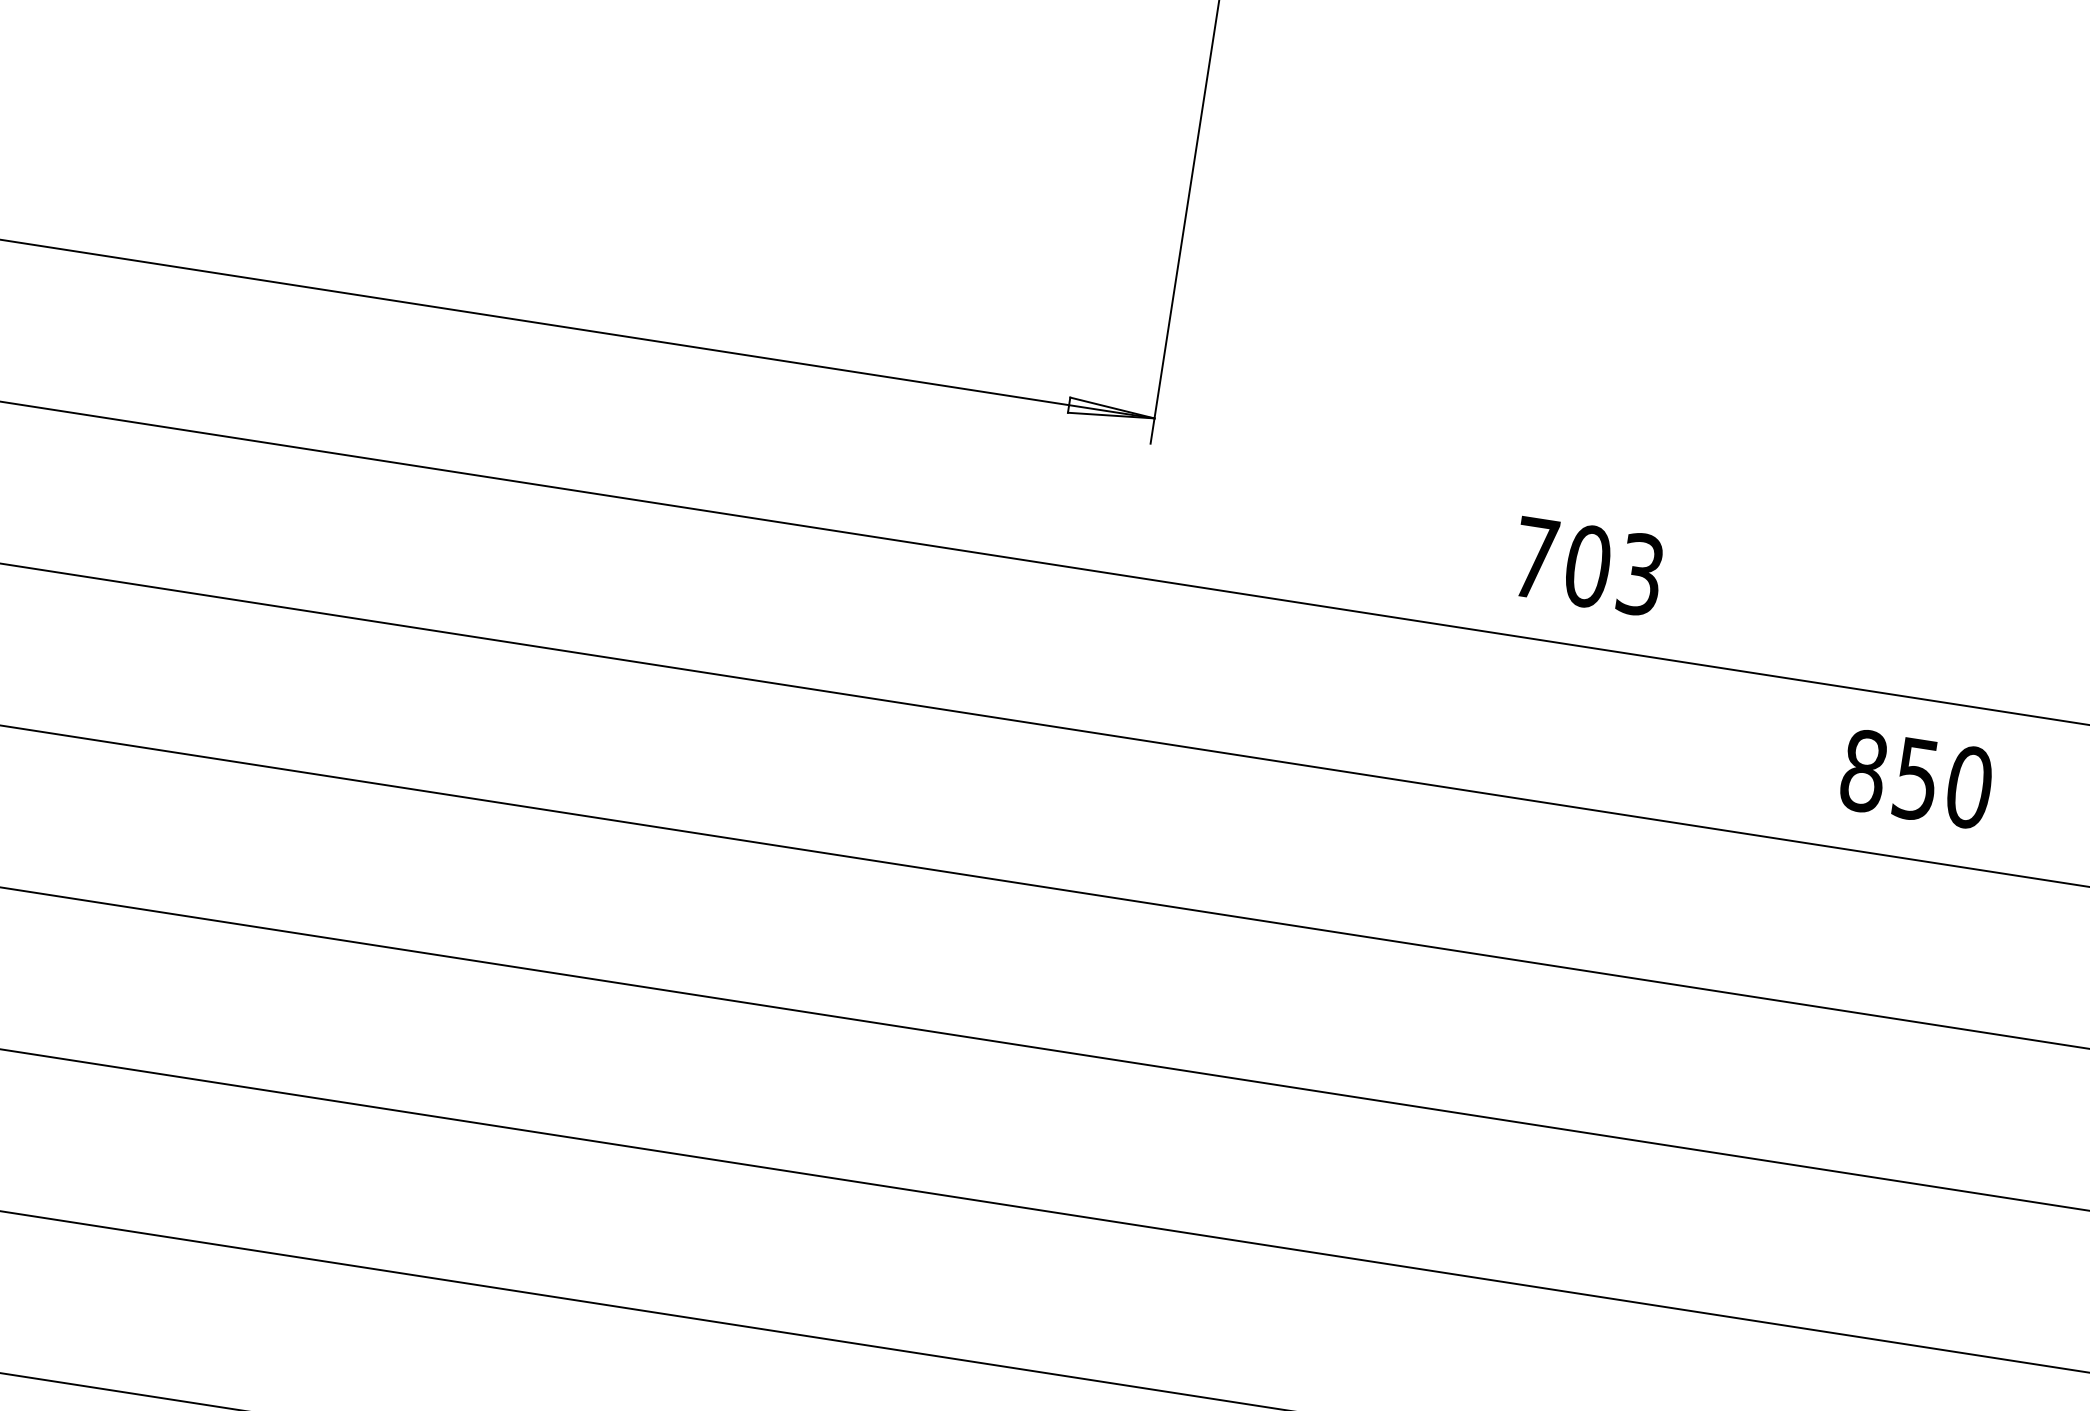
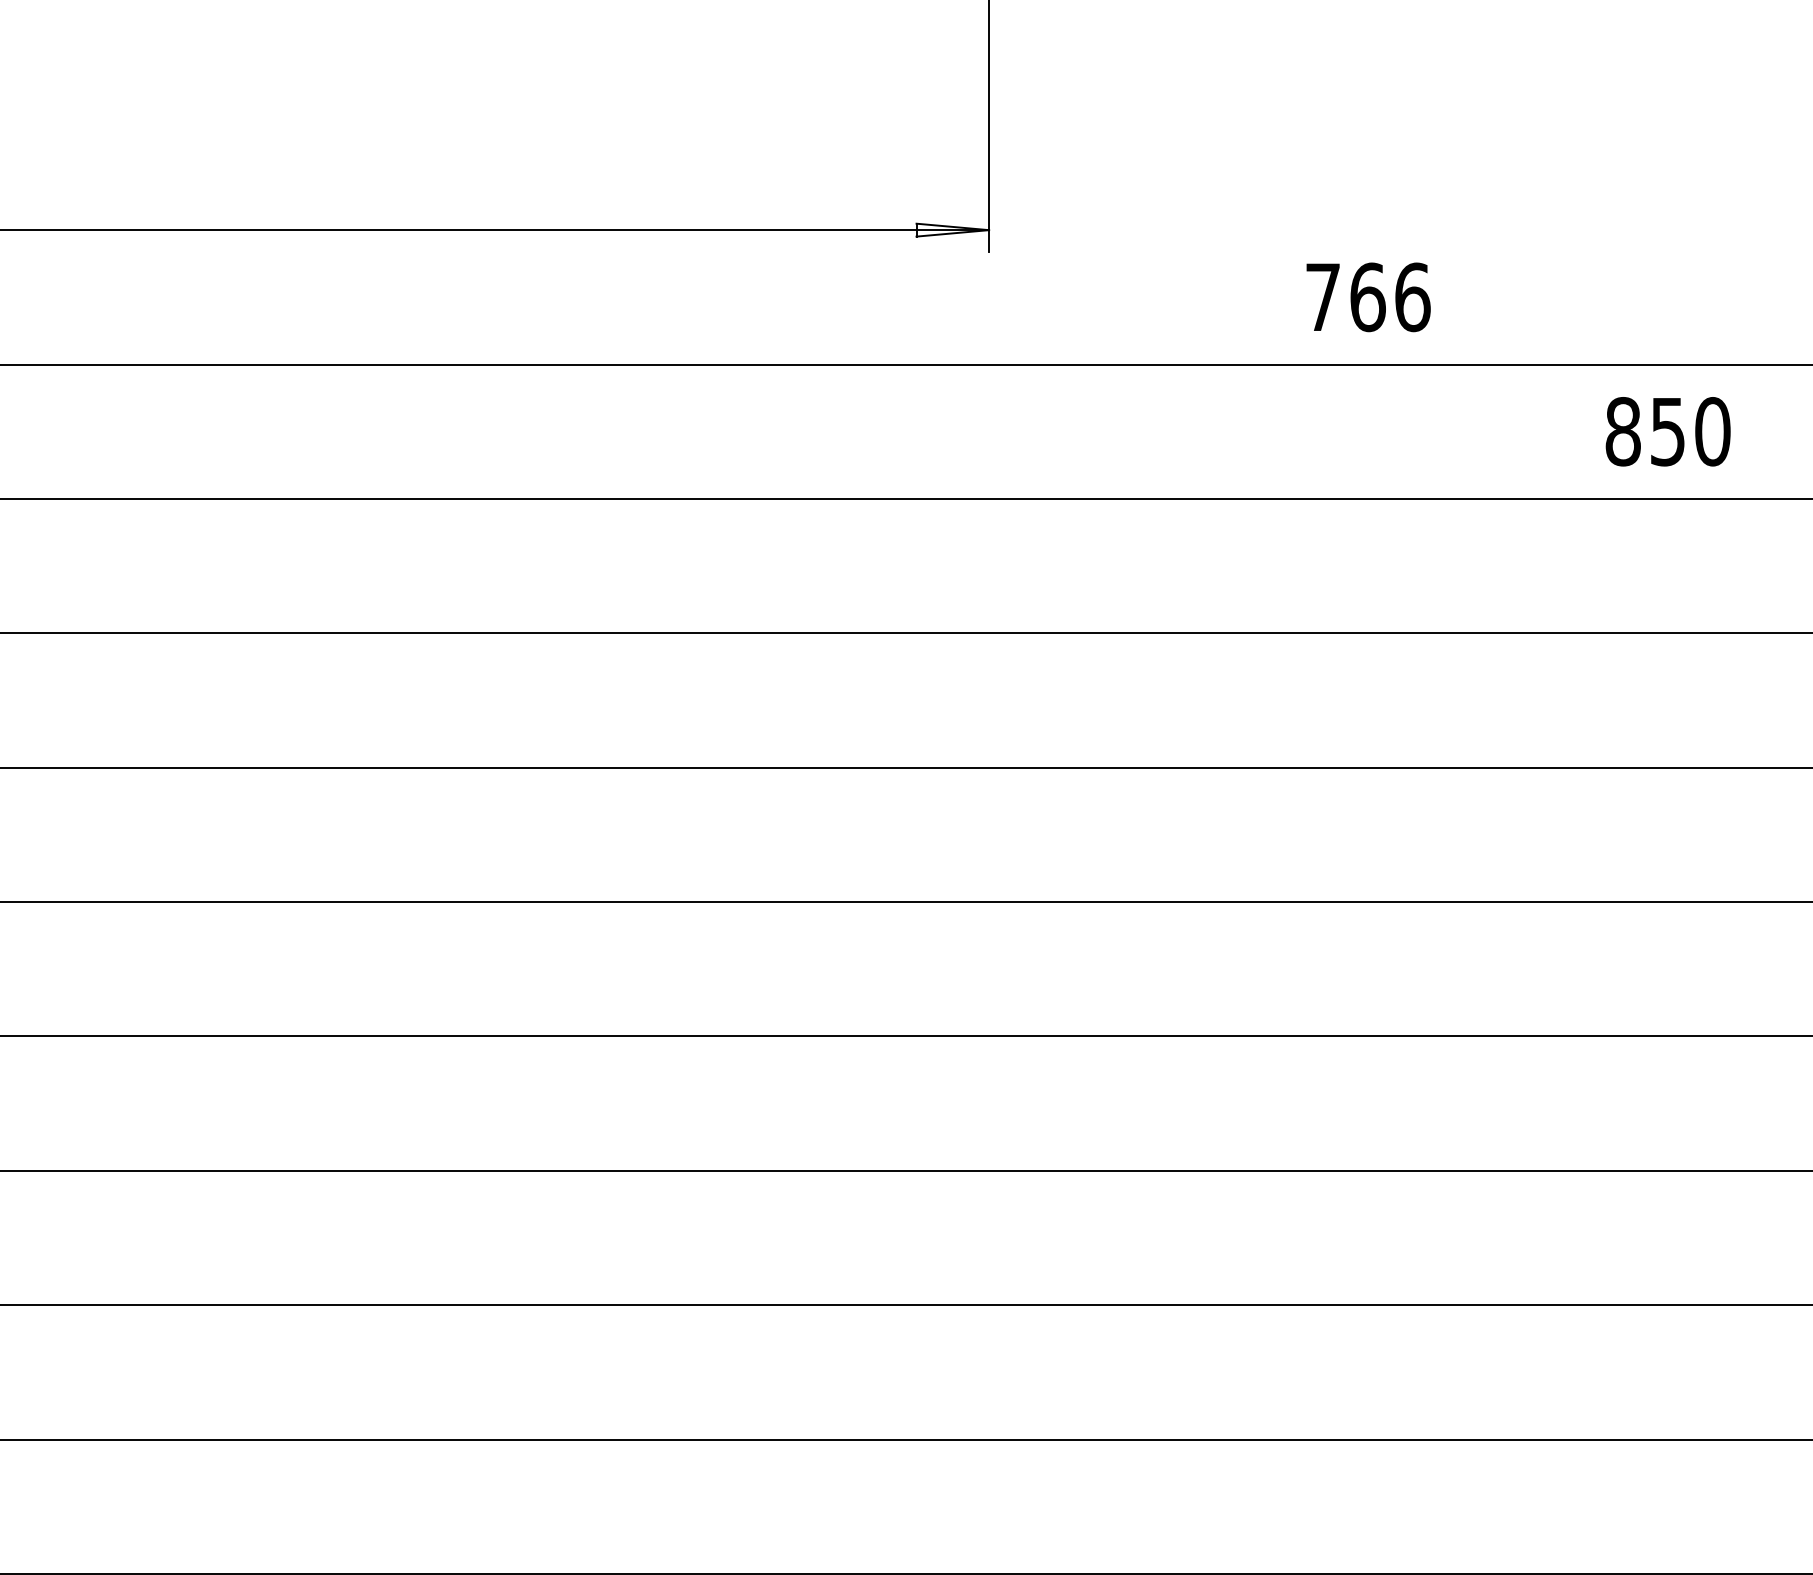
text: (1614, 570) -> (1390, 297), 703 -> 766

